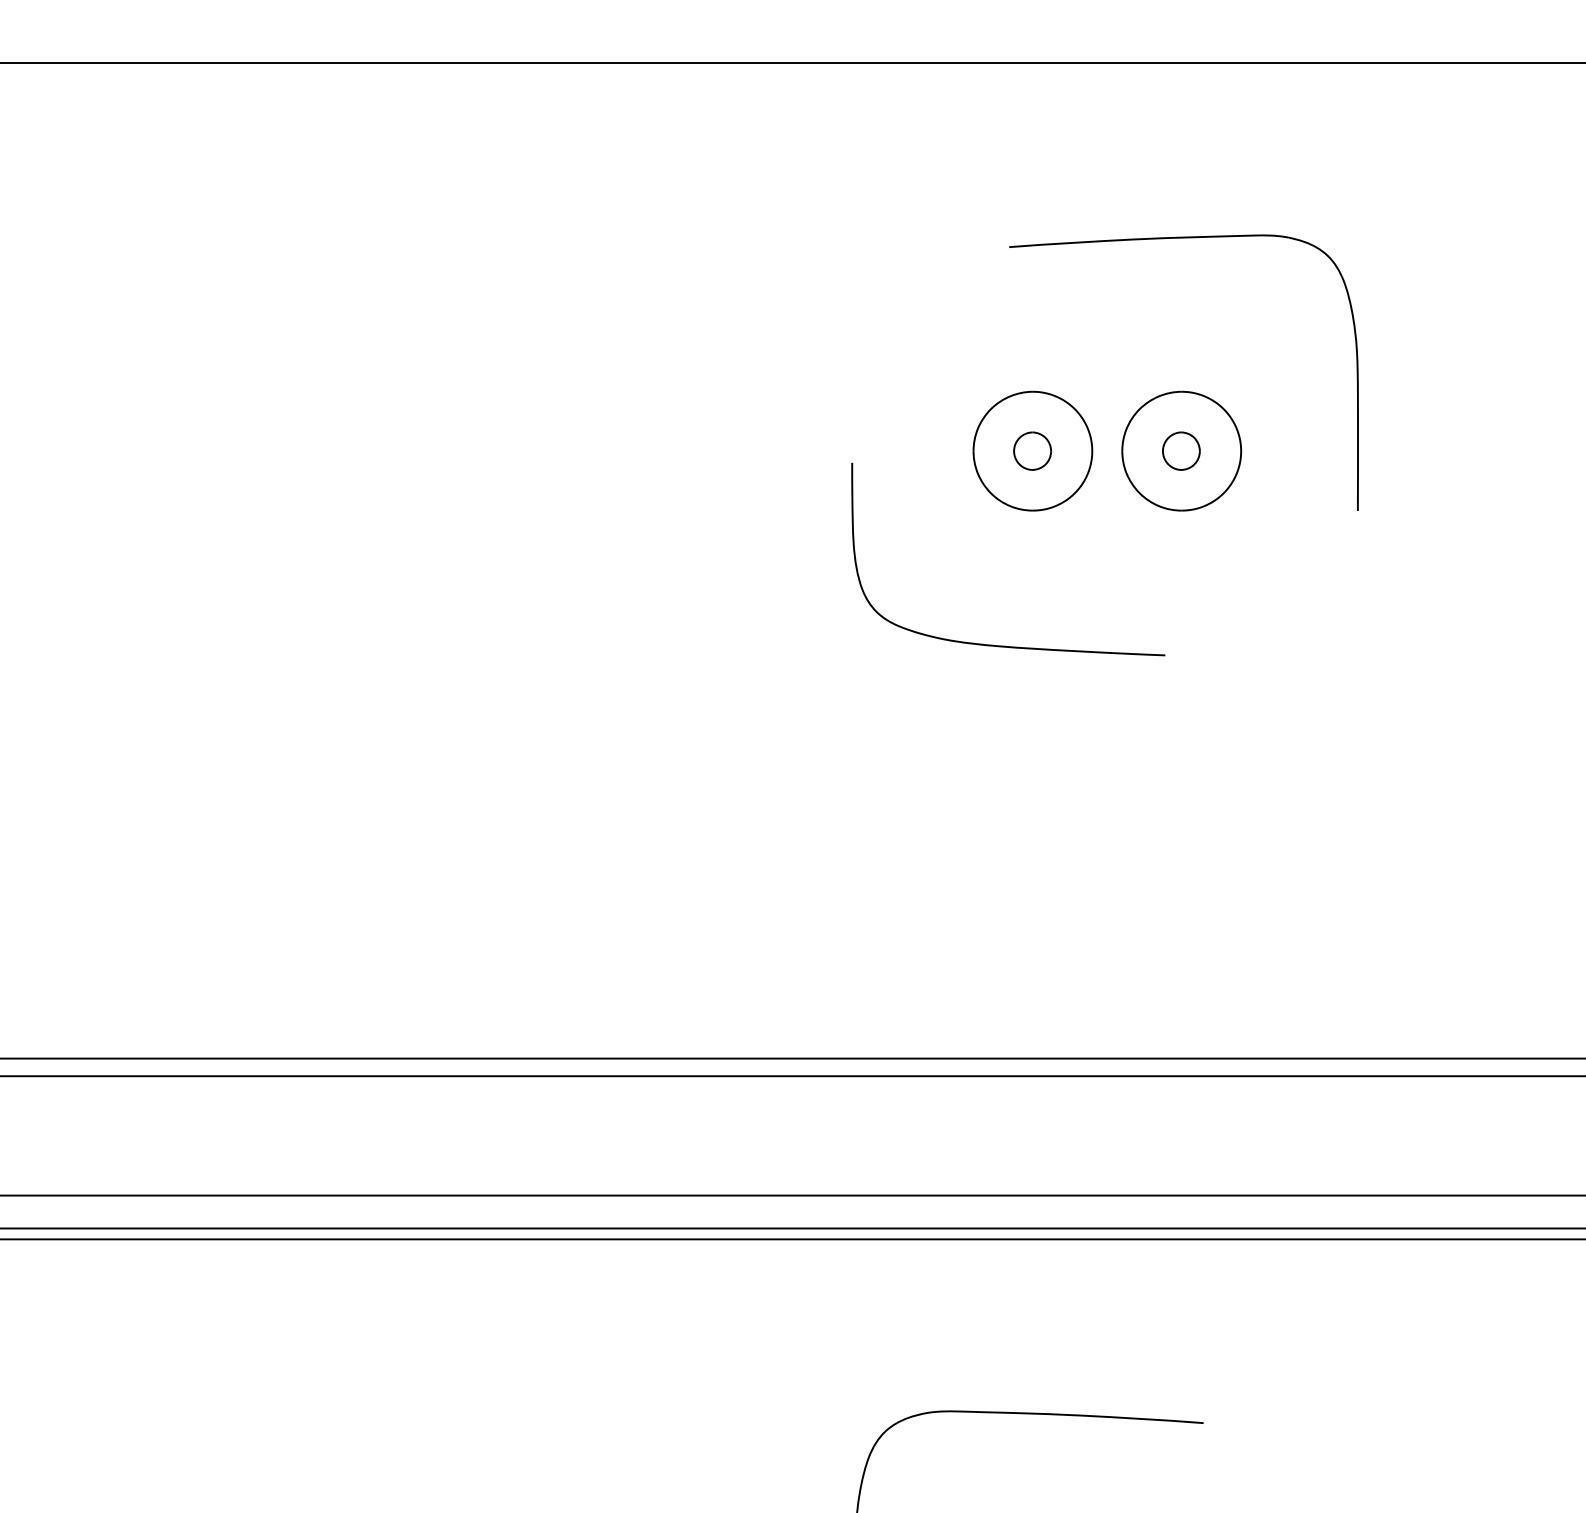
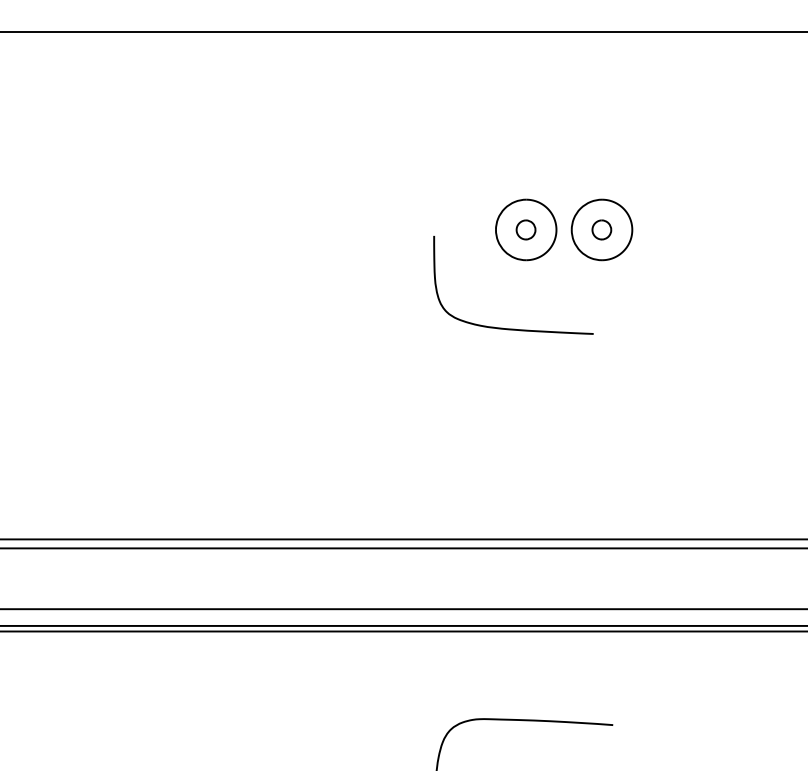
curve: (1180, 240) -> (601, 122), removed

